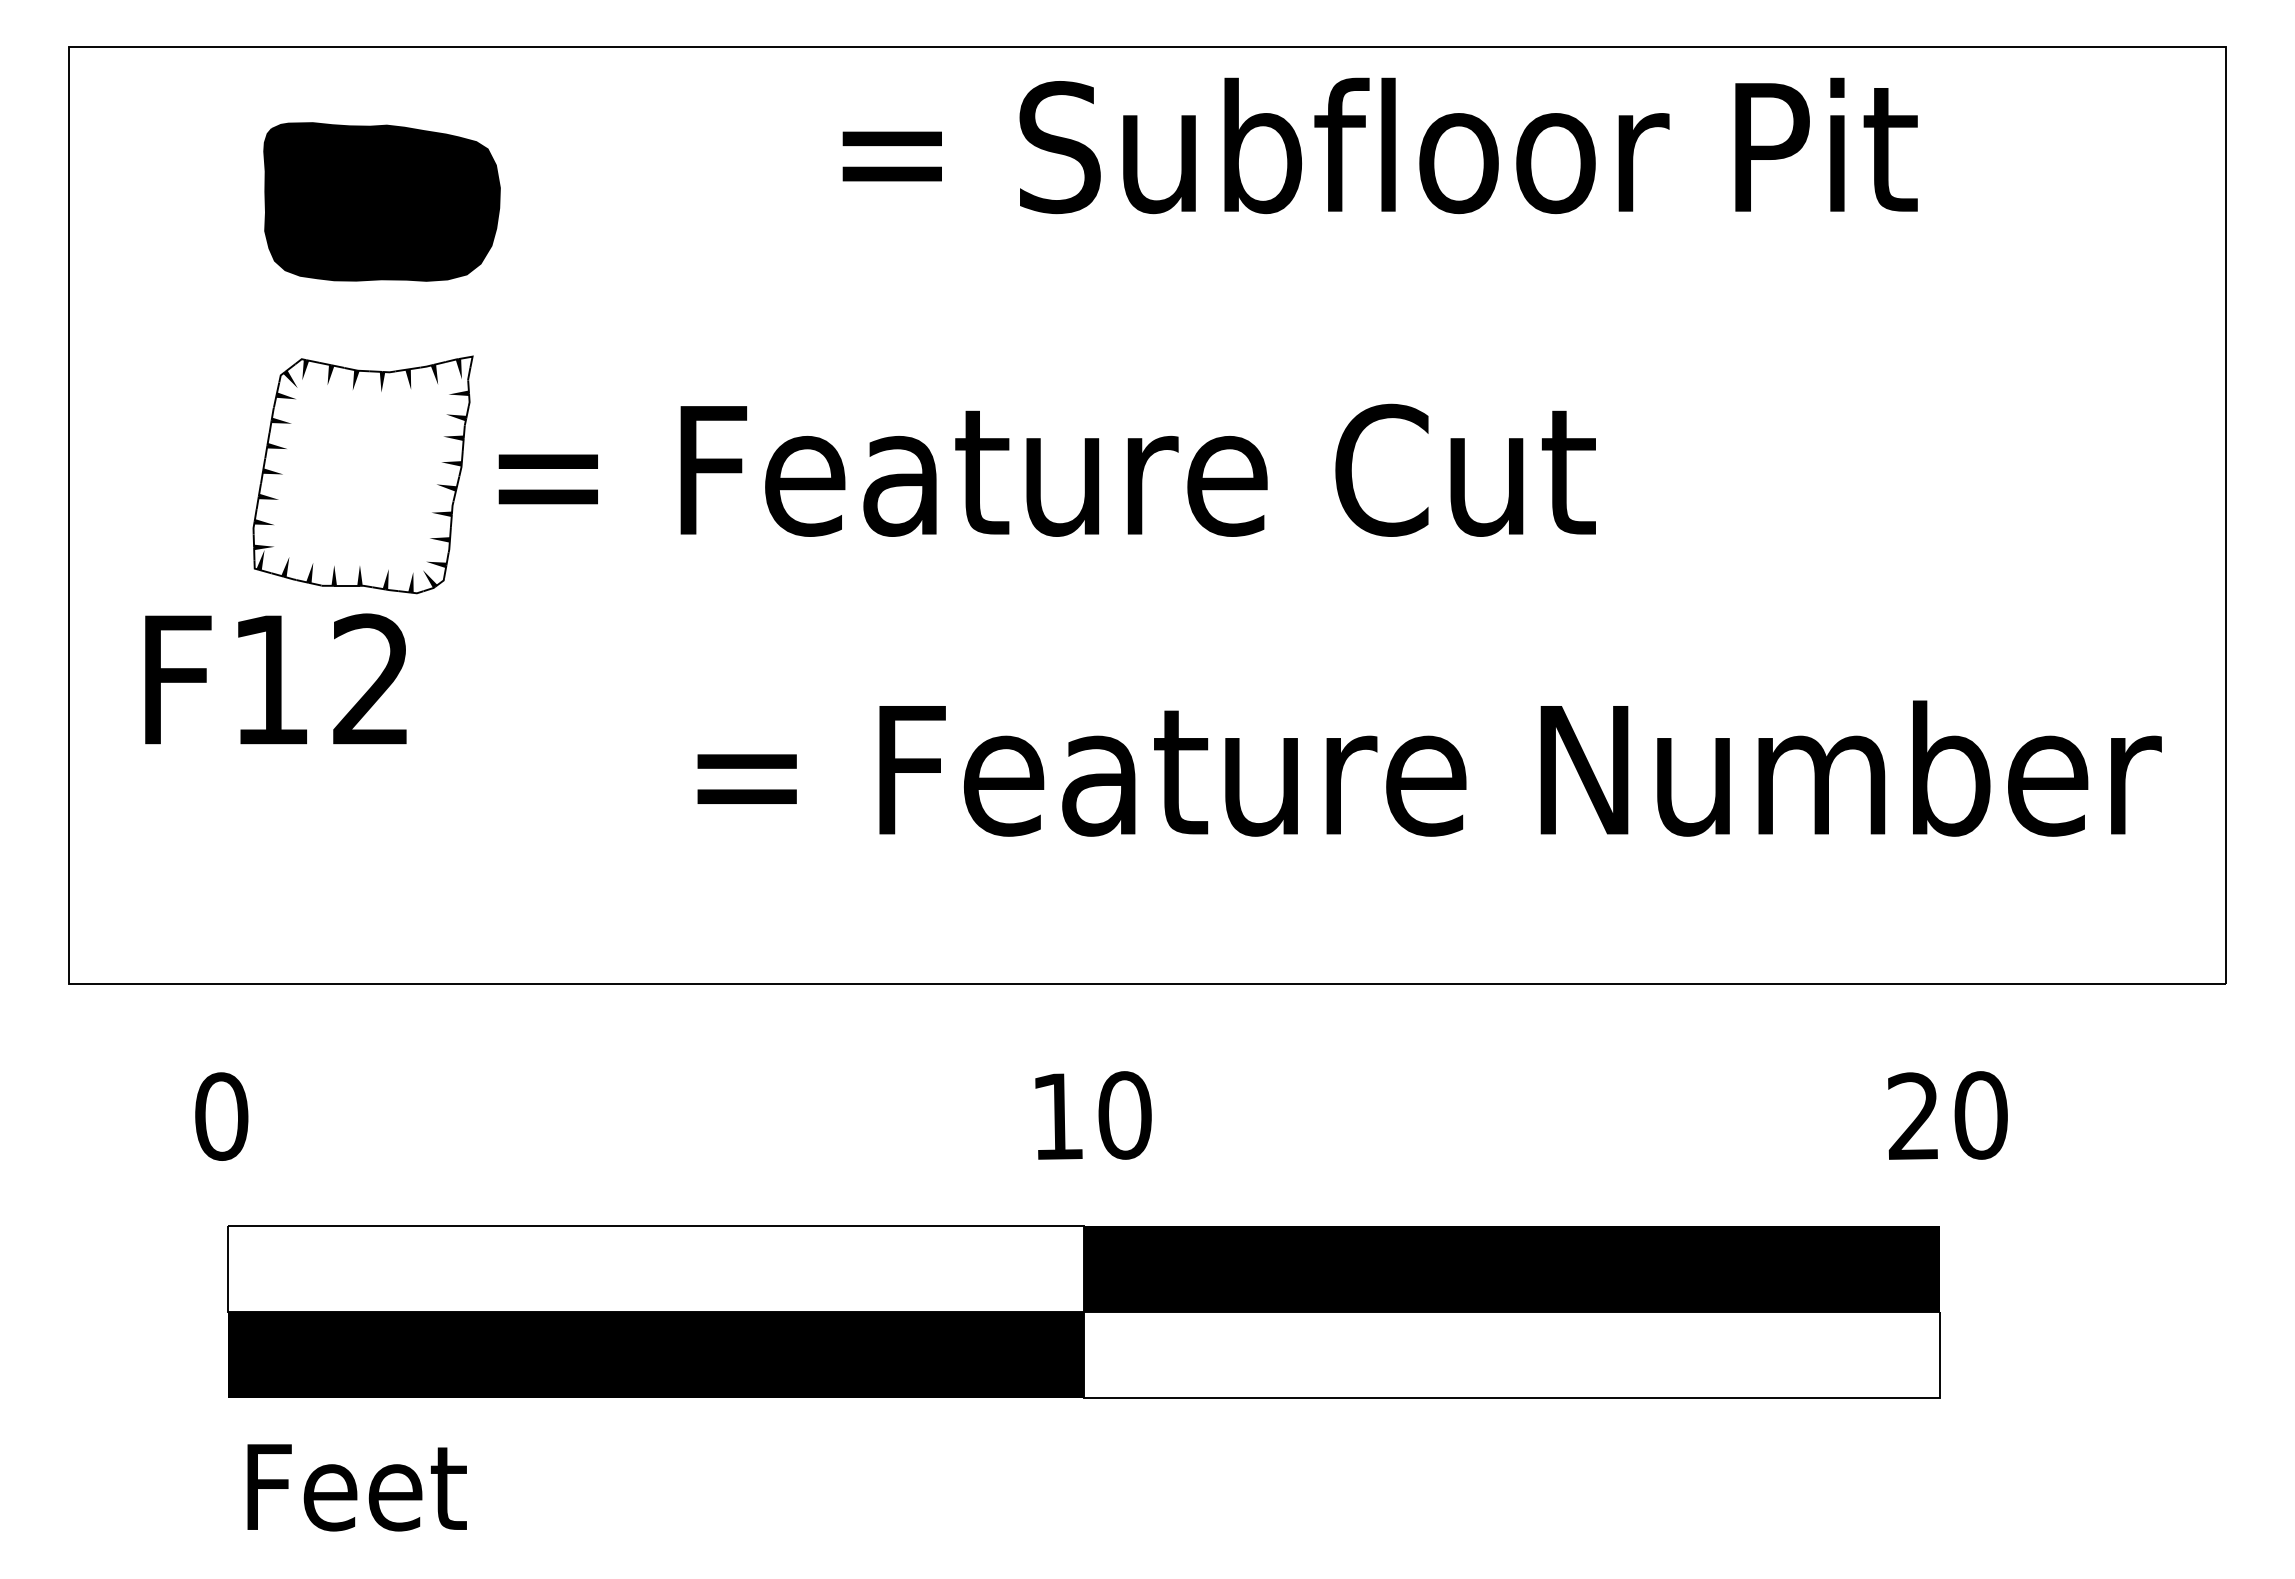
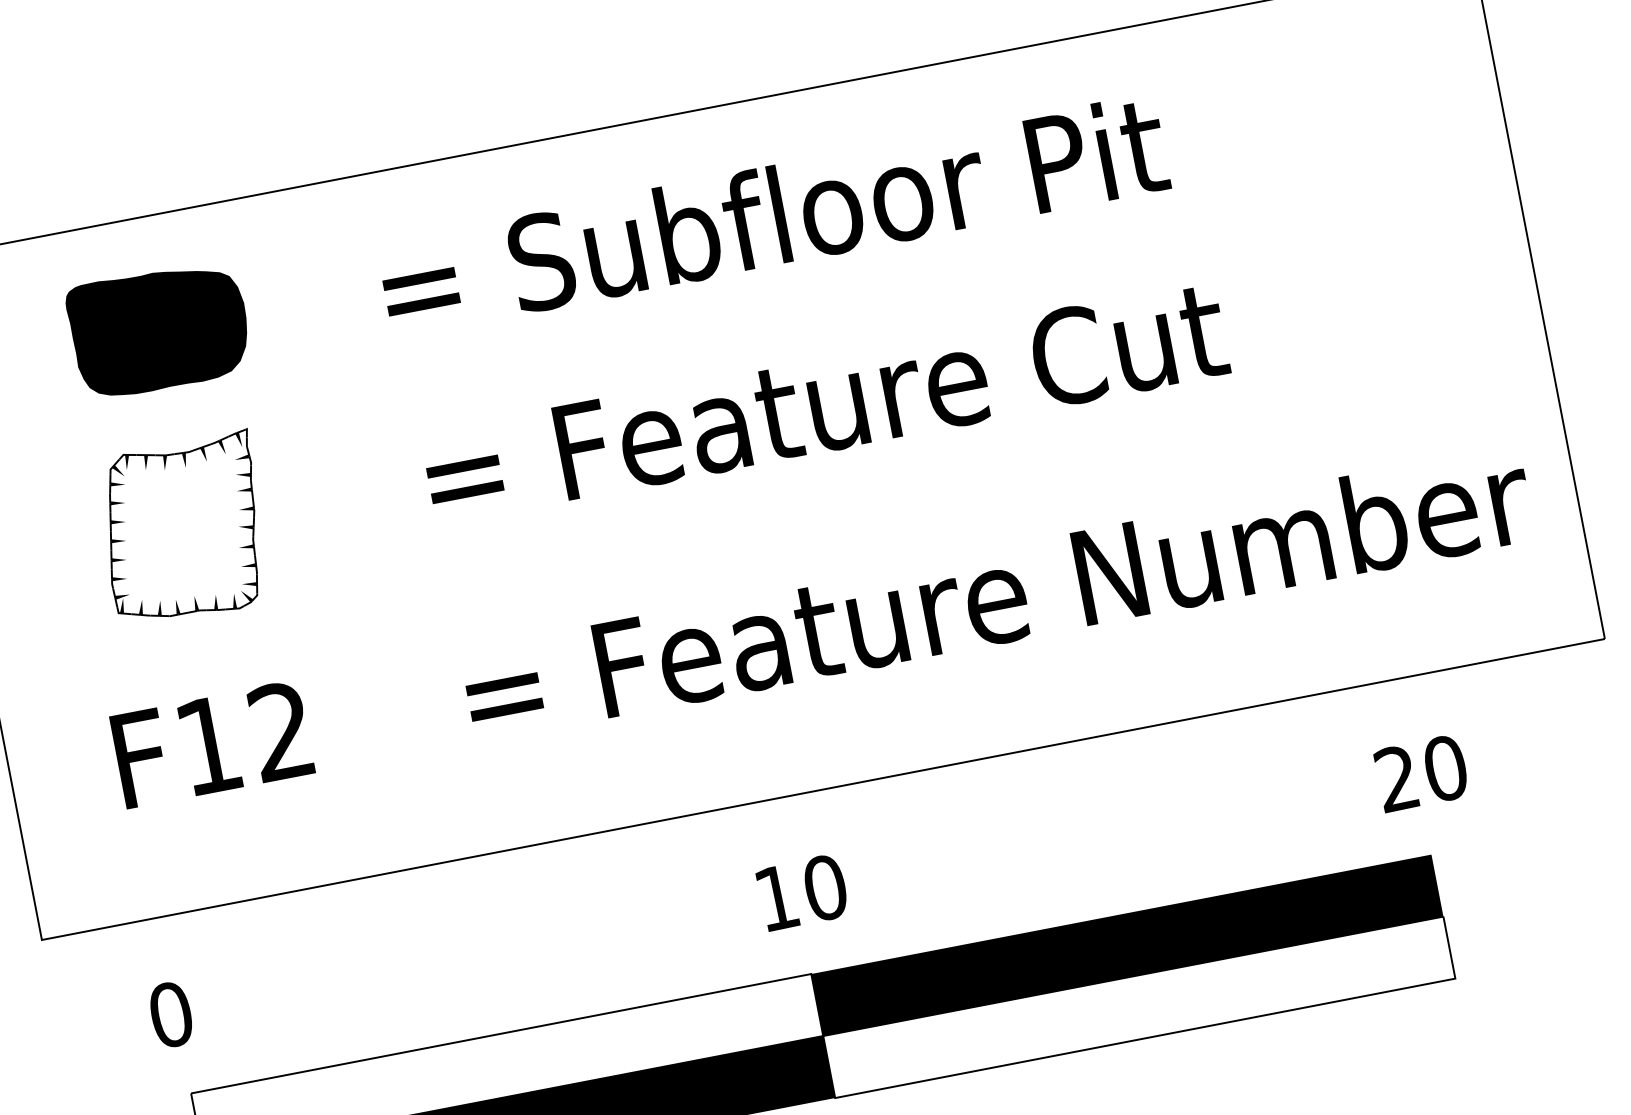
text: (1379, 145) -> (773, 215), moved
text: (1046, 469) -> (824, 402), moved
text: (275, 678) -> (212, 743), moved

